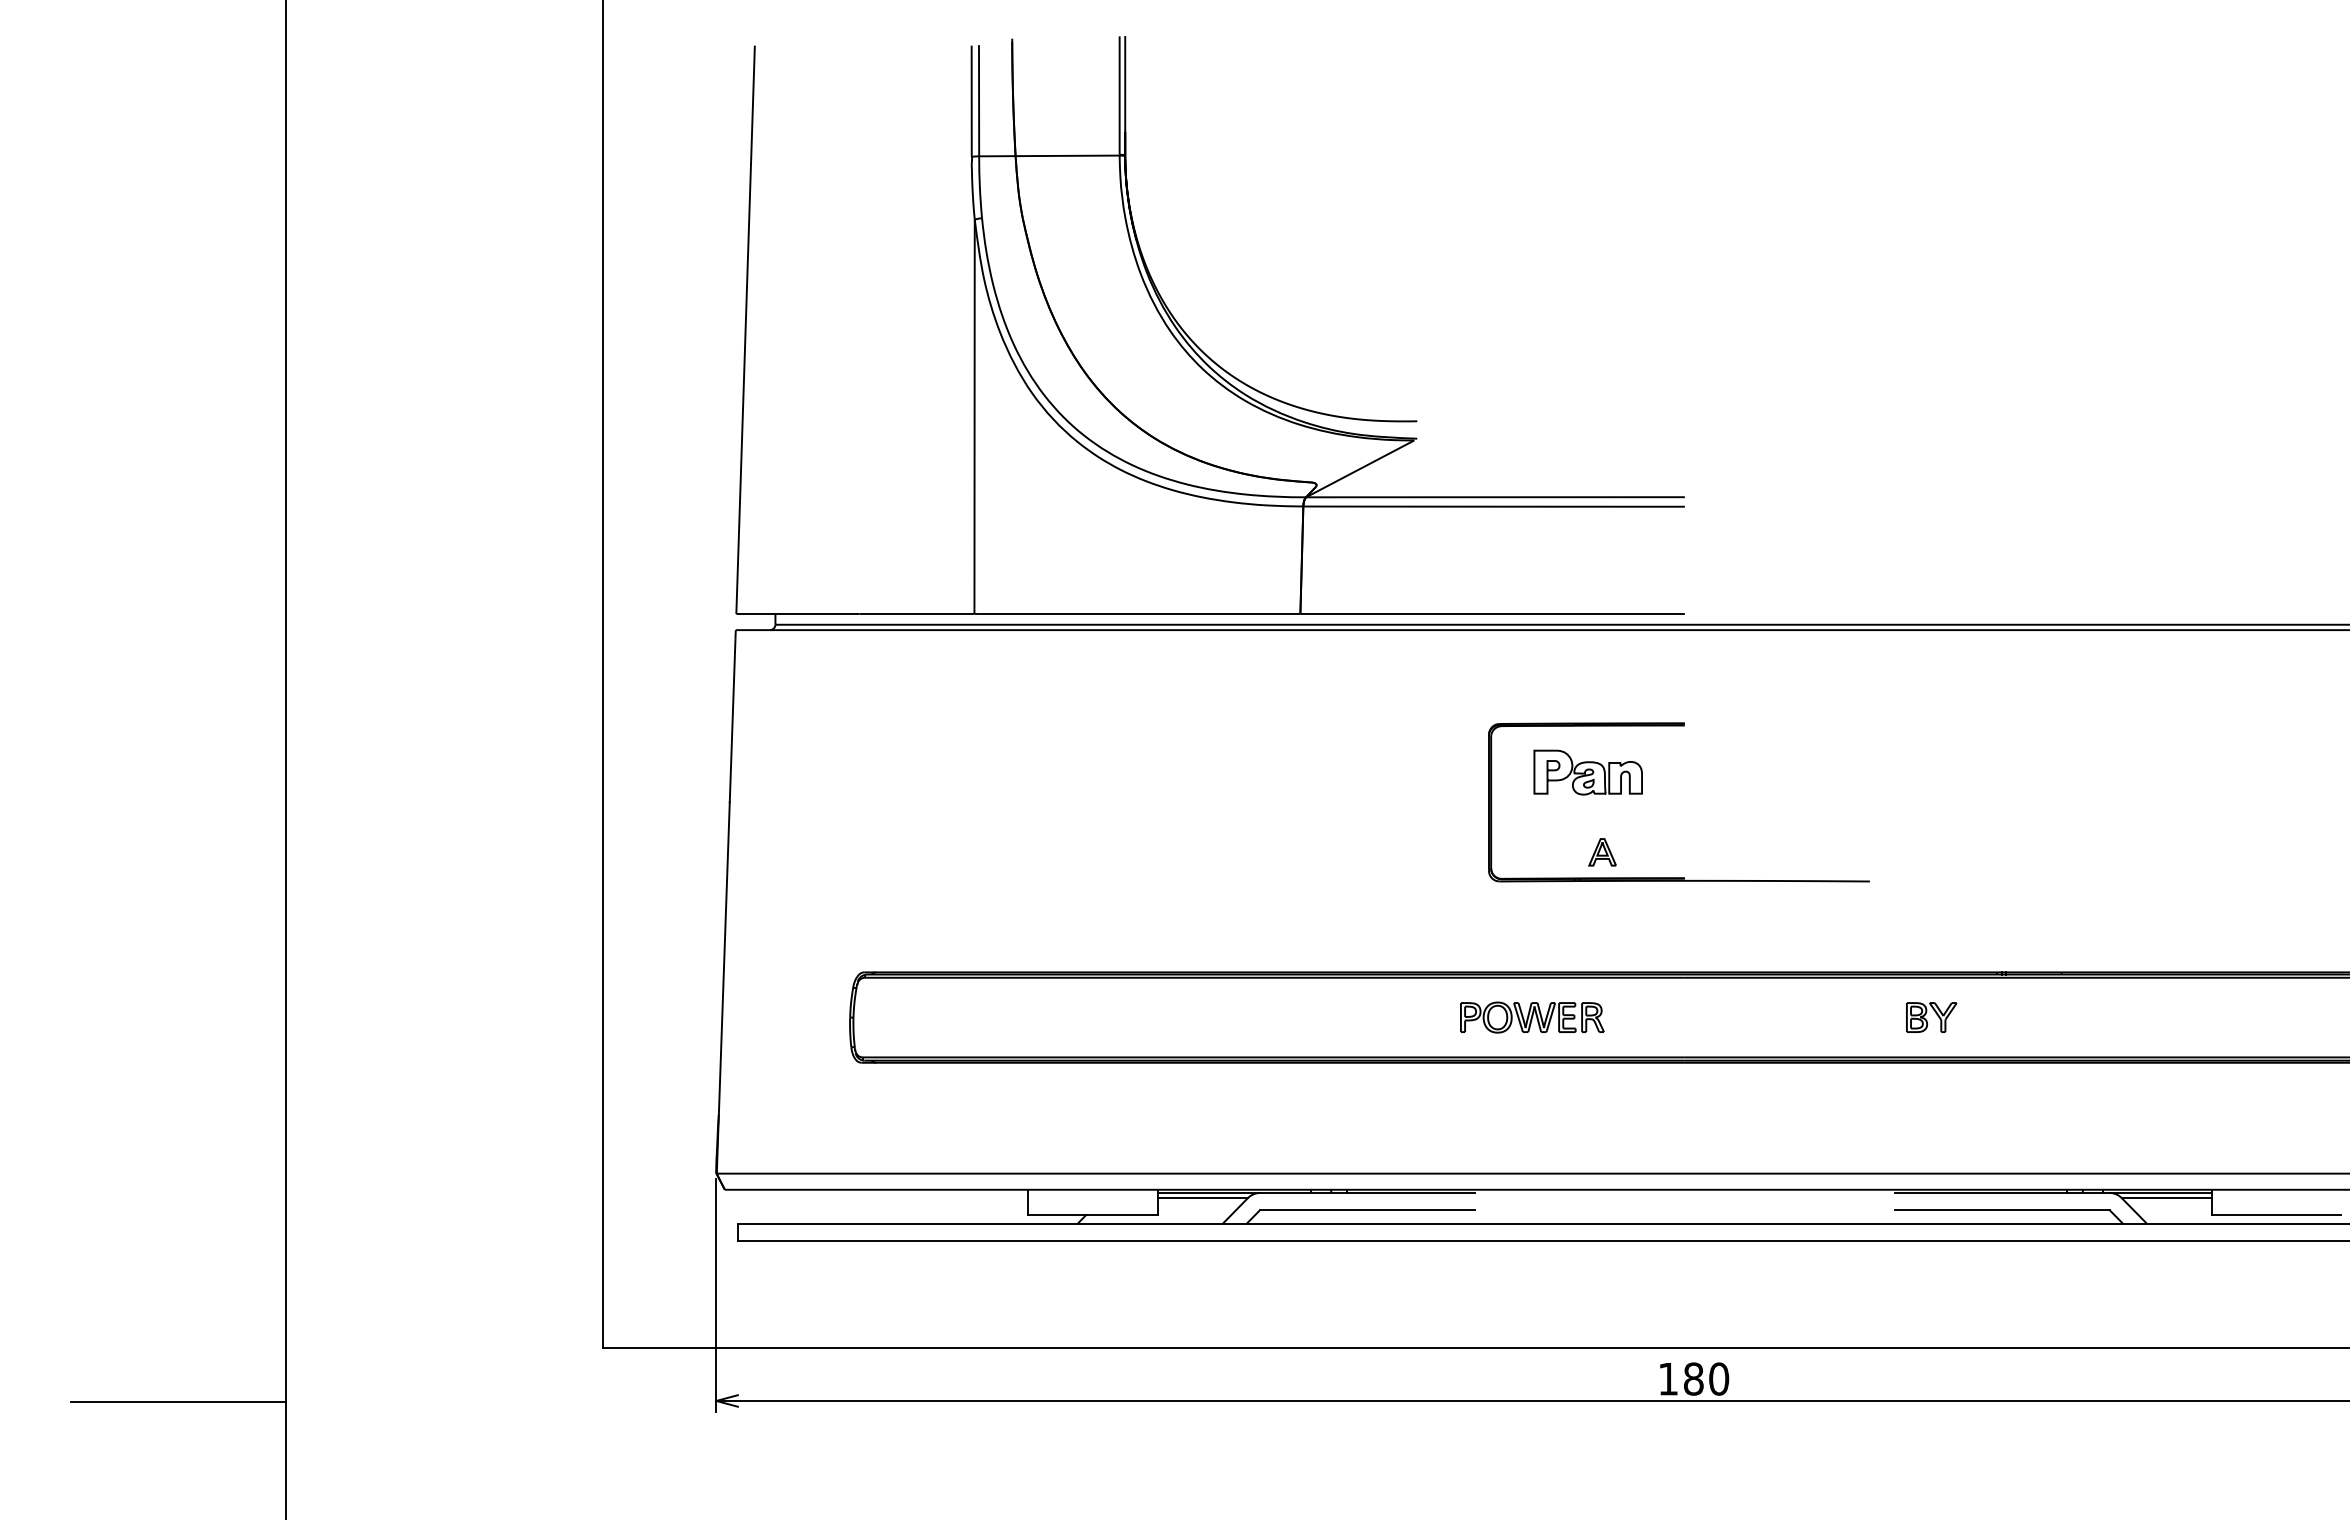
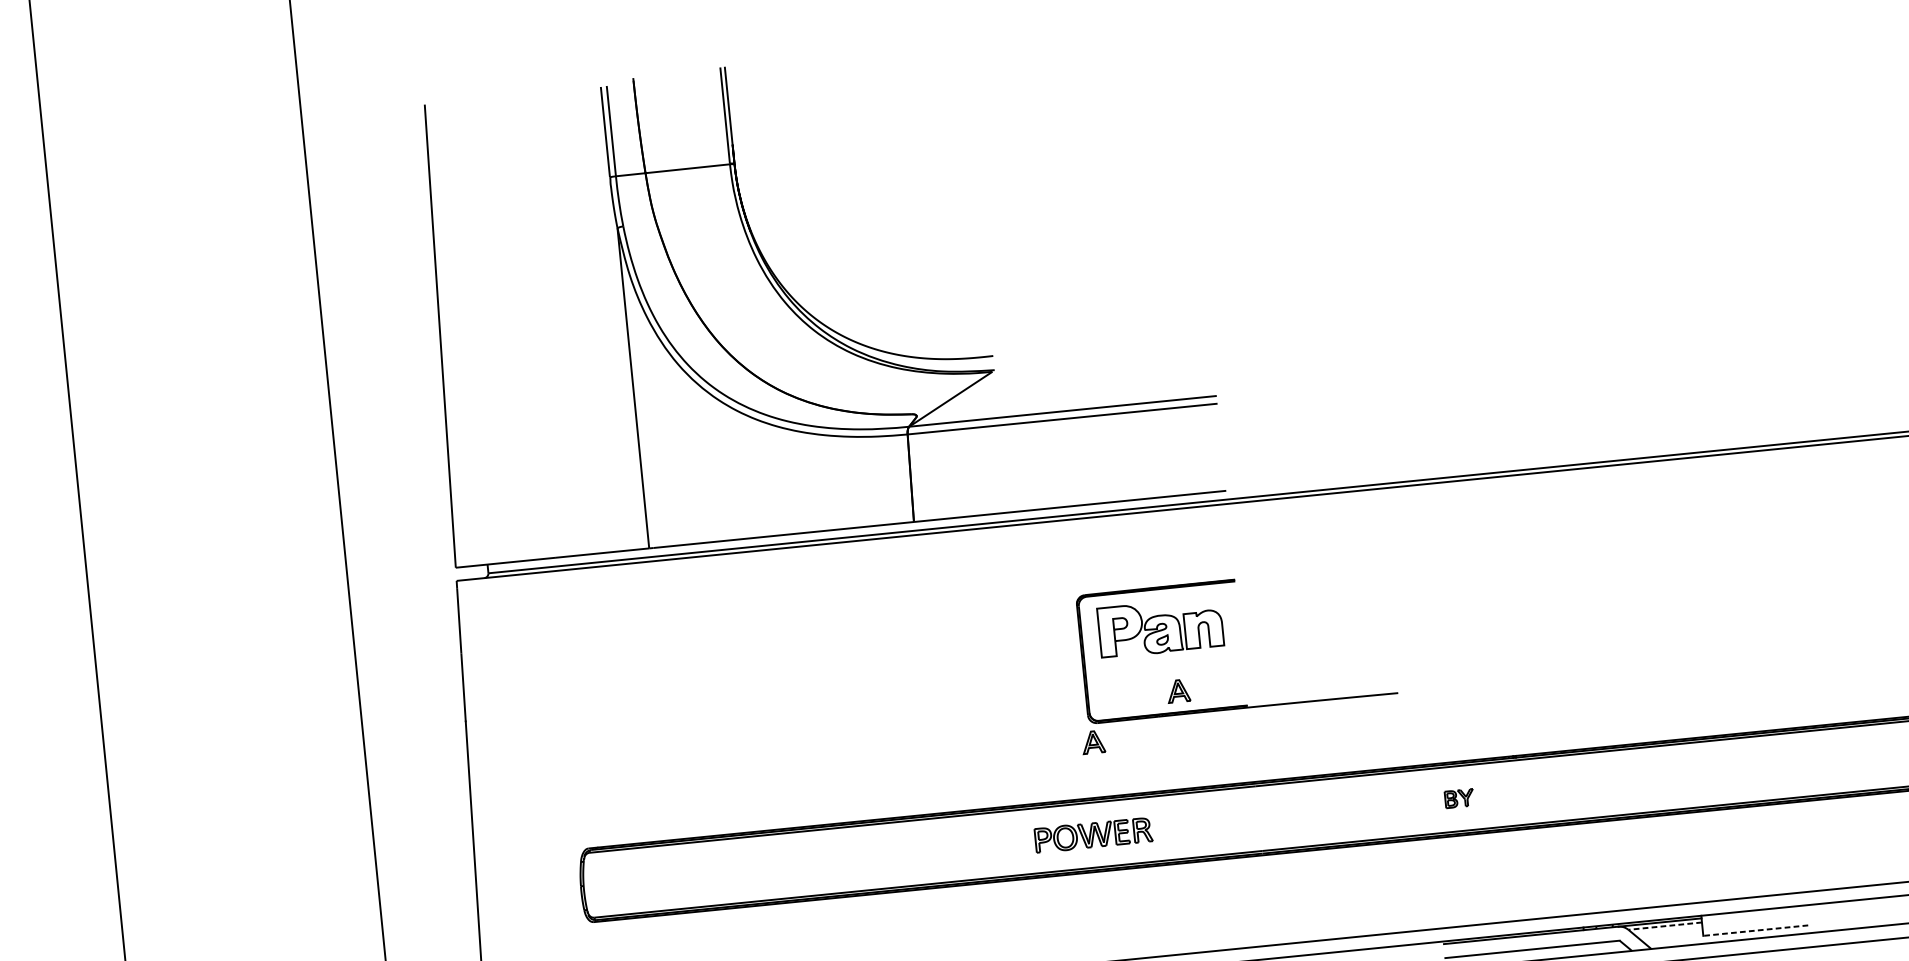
part: (1587, 772) -> (1160, 627), size x1.4
part: (1492, 904) -> (1093, 742), added
part: (1532, 1017) -> (1093, 835), moved
part: (1931, 1017) -> (1459, 798), size x0.7
line: (2166, 1198) -> (1664, 926), solid -> dashed
line: (2276, 1214) -> (1755, 930), solid -> dashed

